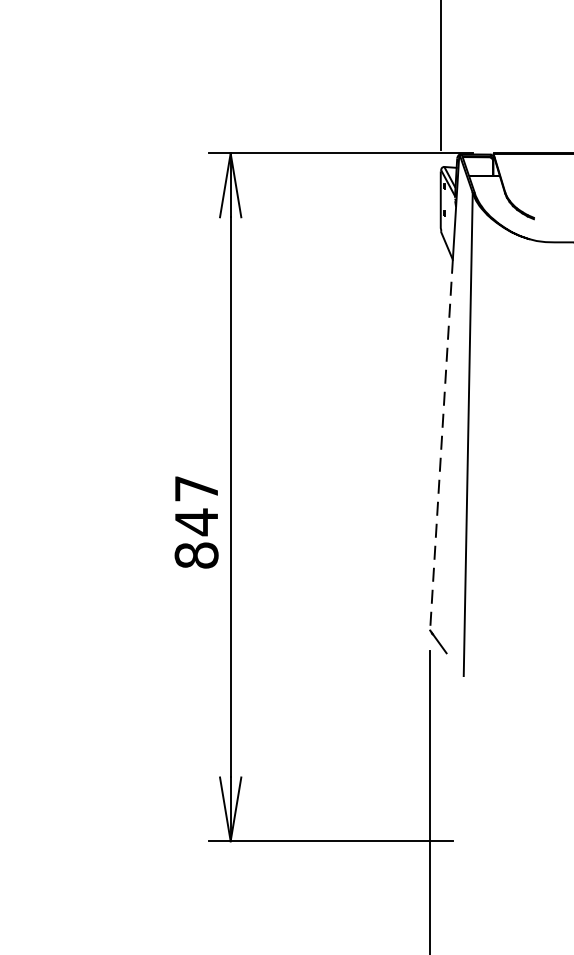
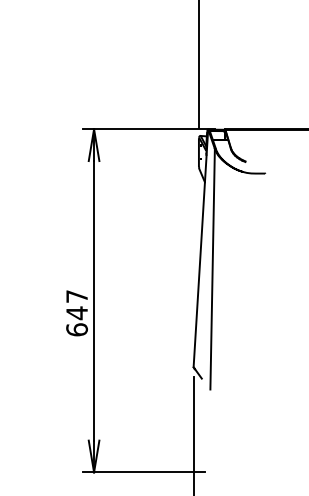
line: (441, 446) -> (199, 275), dashed -> solid
text: (195, 554) -> (76, 329), 847 -> 647

